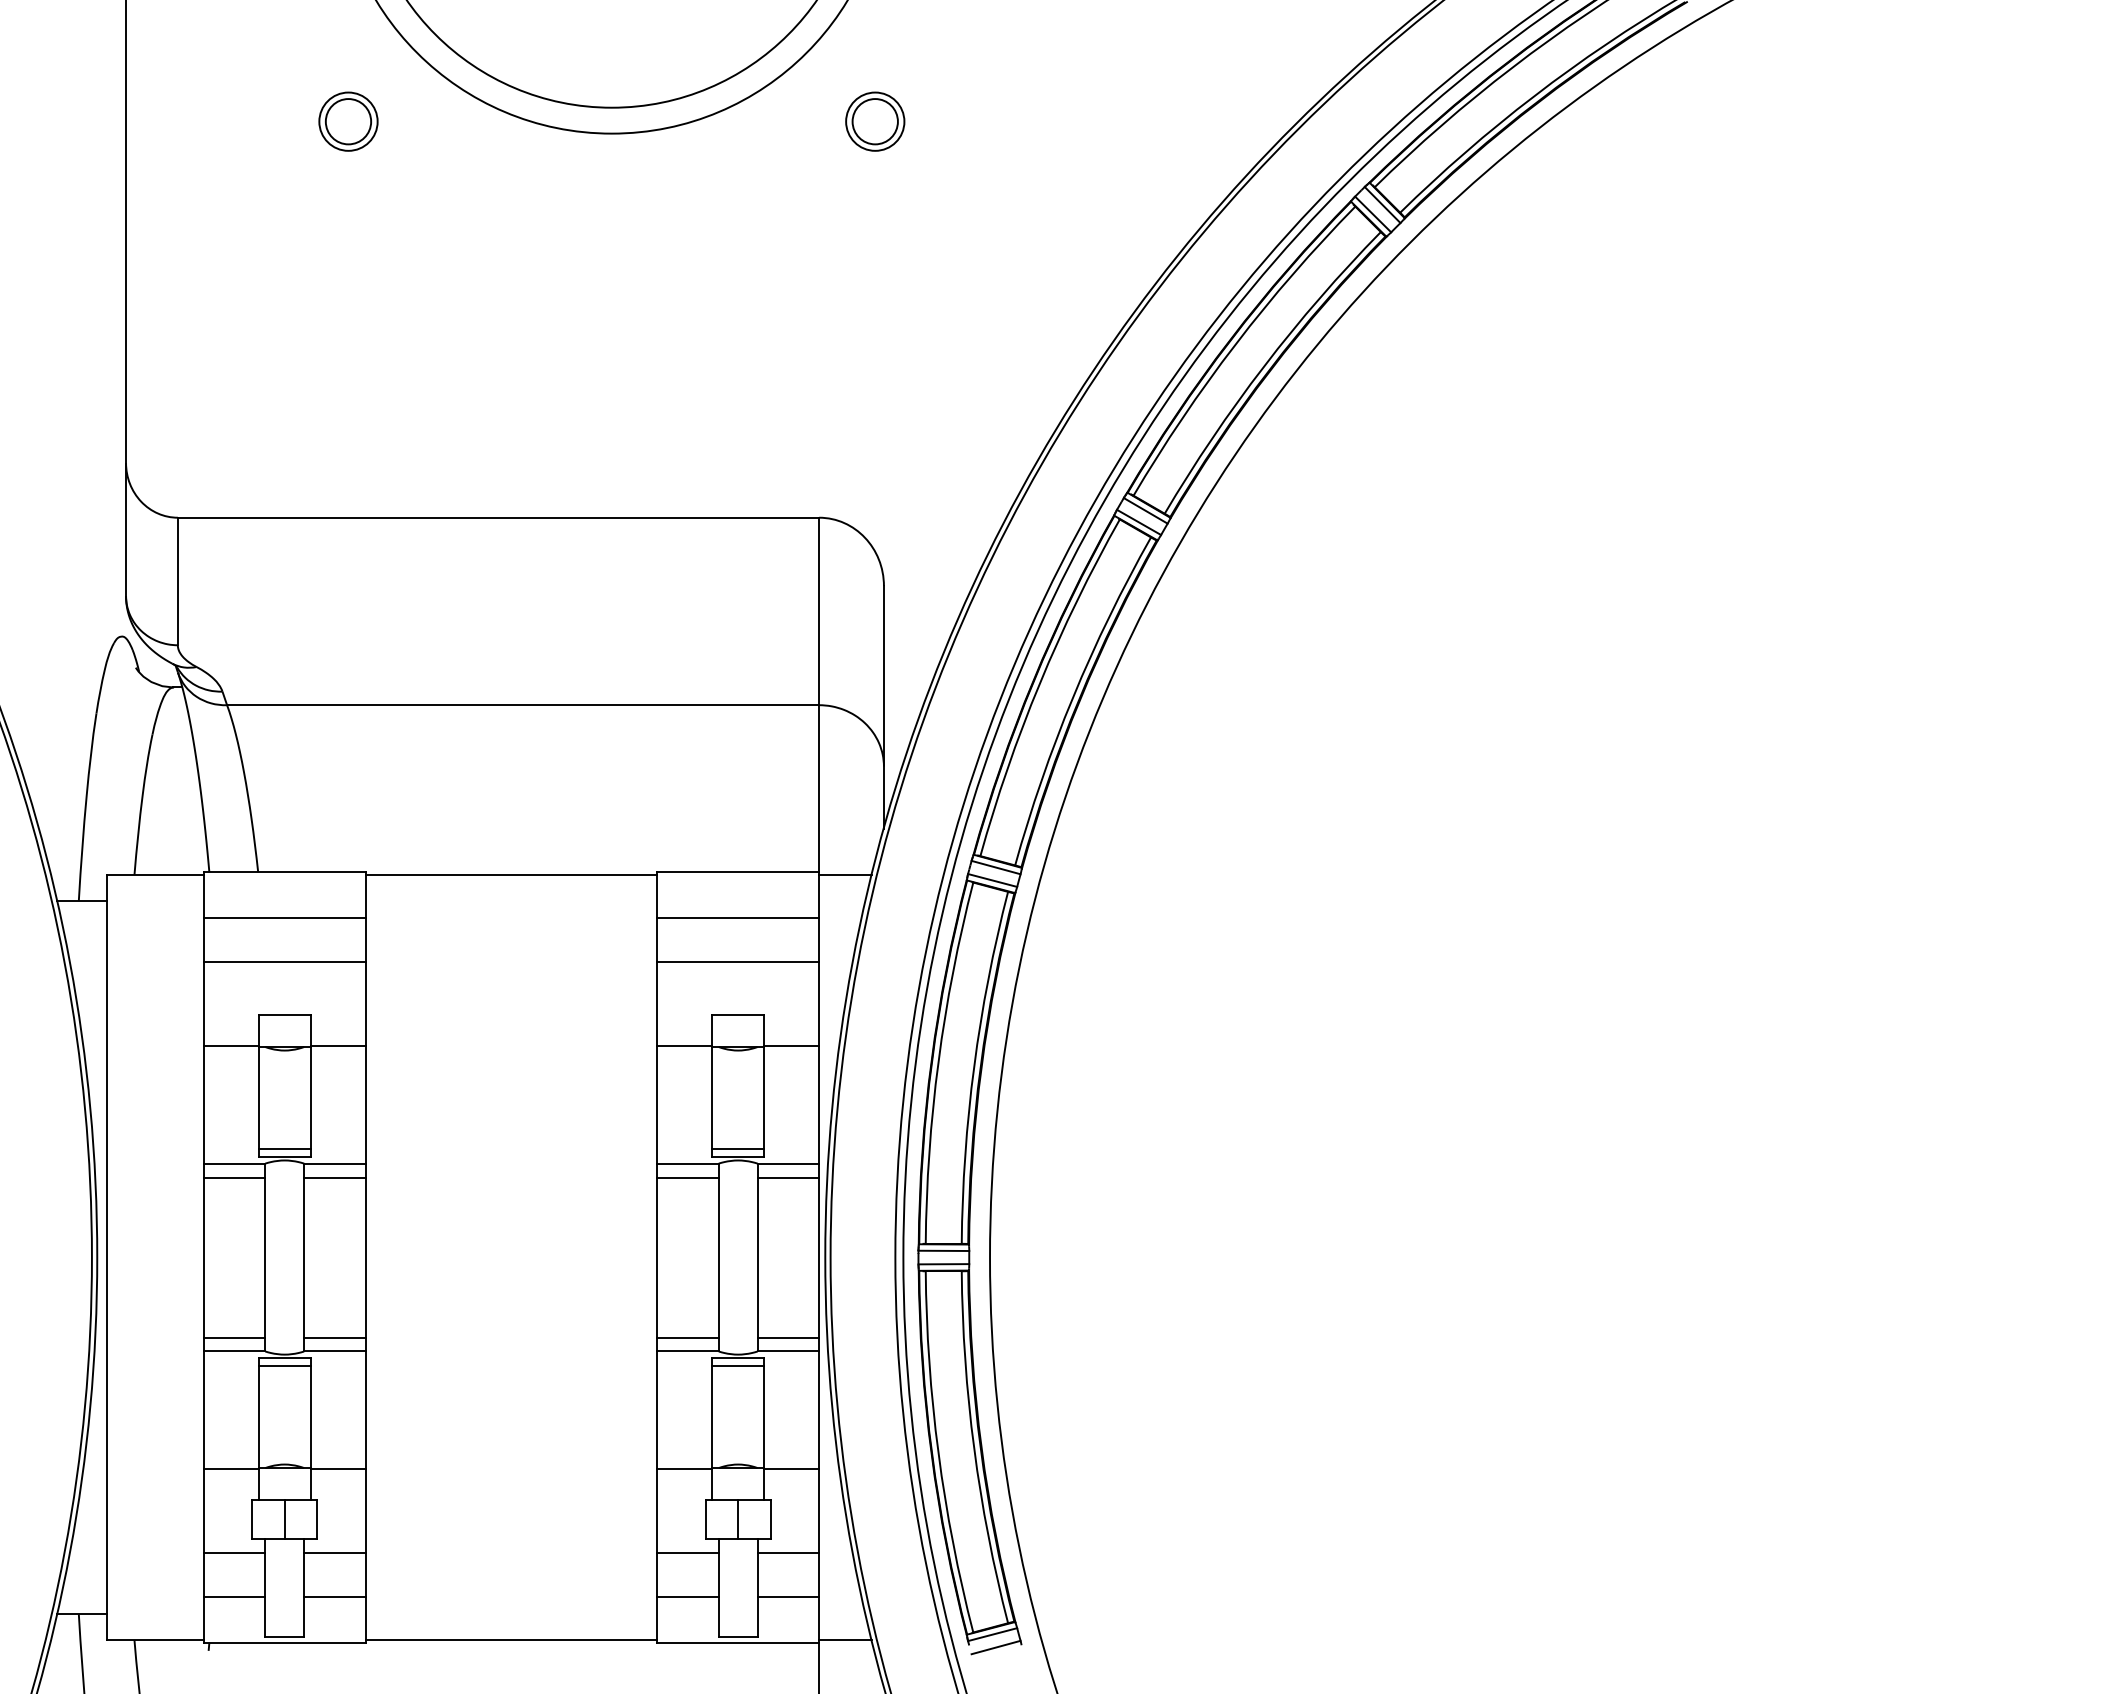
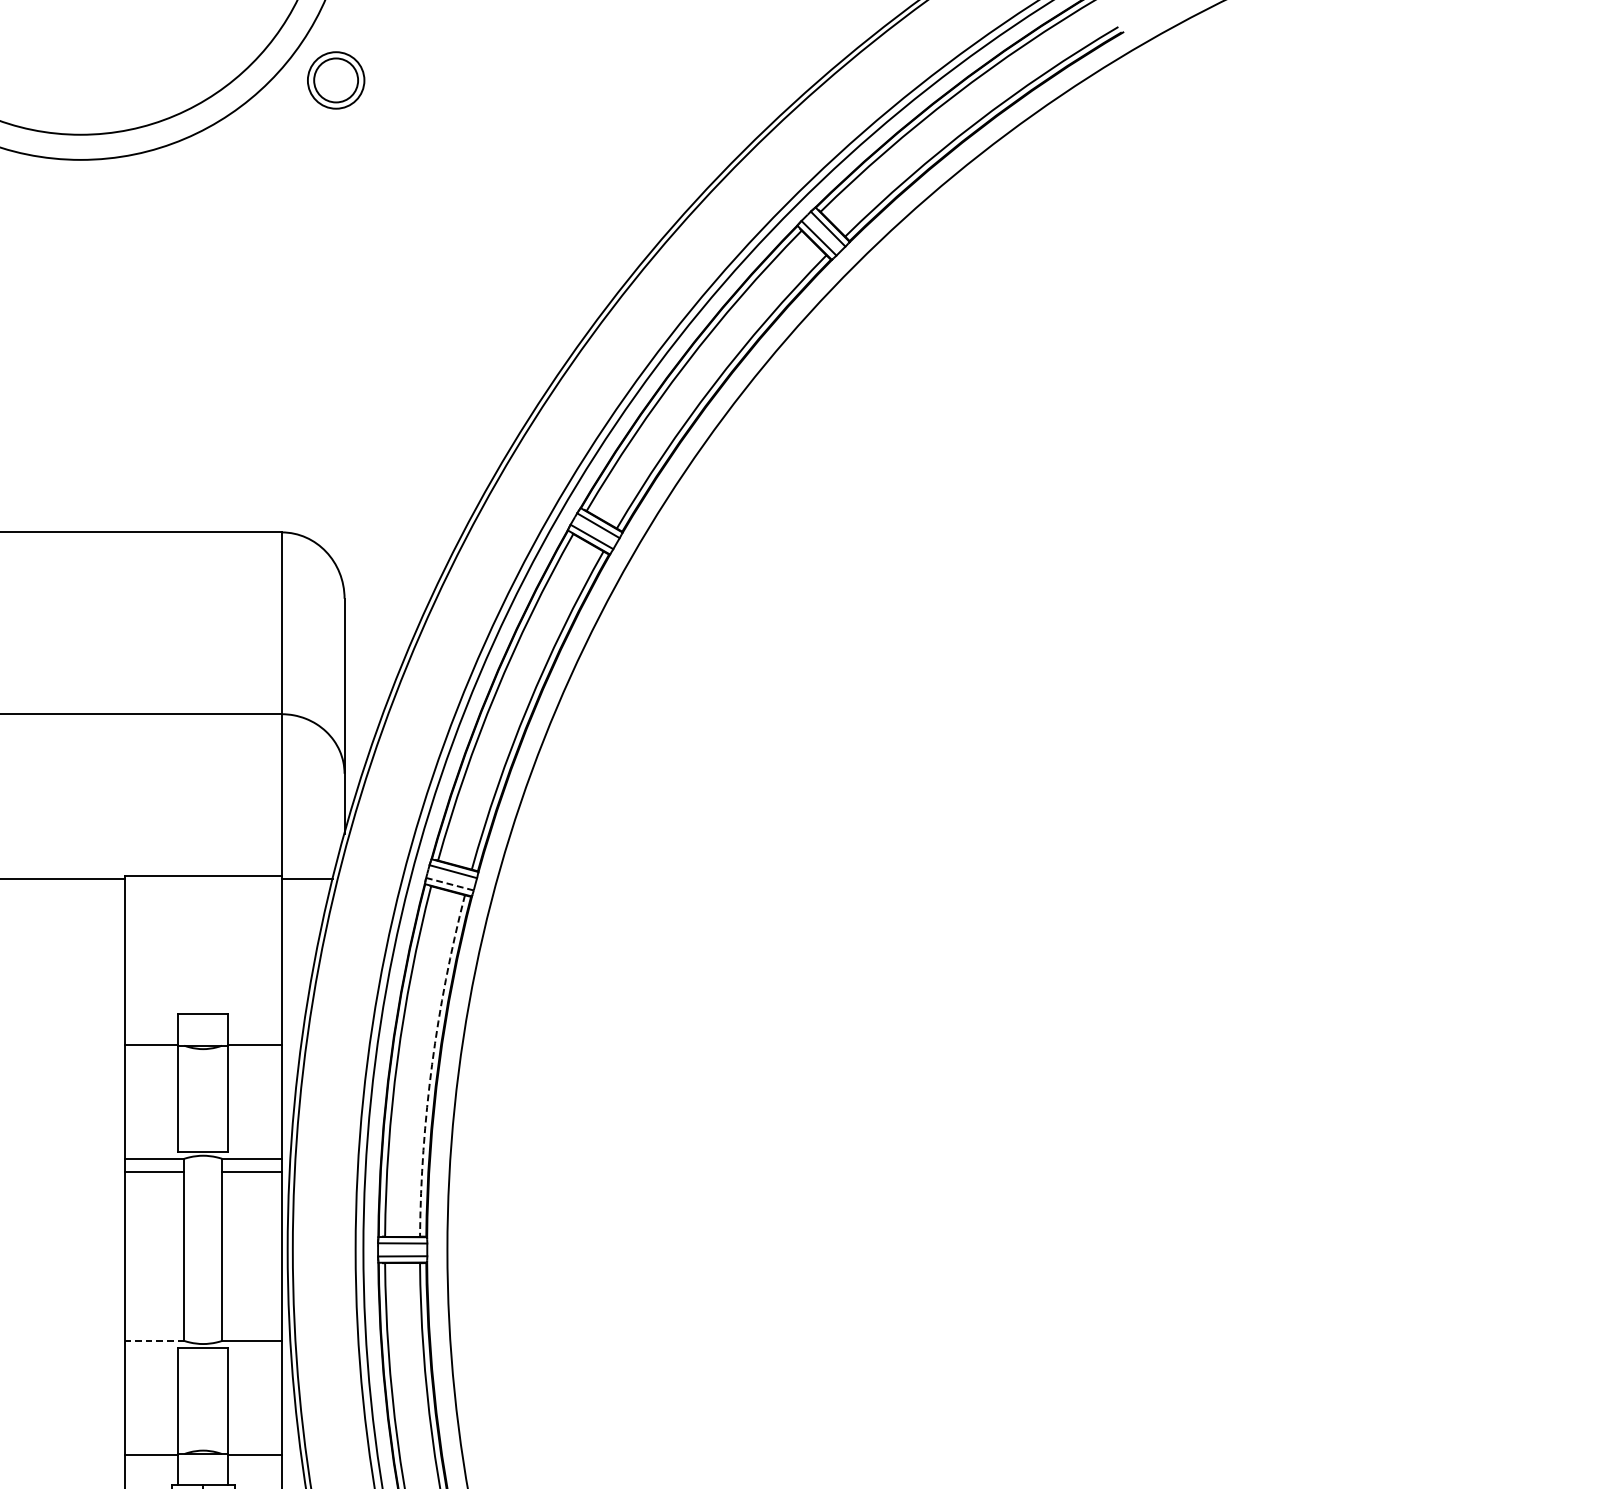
part: (875, 121) -> (336, 80), moved
line: (992, 880) -> (449, 884), solid -> dashed
line: (738, 918) -> (203, 921), removed
line: (738, 962) -> (203, 963), removed
arc: (974, 1066) -> (432, 1064), solid -> dashed
line: (738, 1149) -> (203, 1145), removed
line: (687, 1337) -> (154, 1327), removed
line: (788, 1337) -> (252, 1327), removed
line: (688, 1351) -> (155, 1340), solid -> dashed
line: (738, 1365) -> (203, 1354), removed

